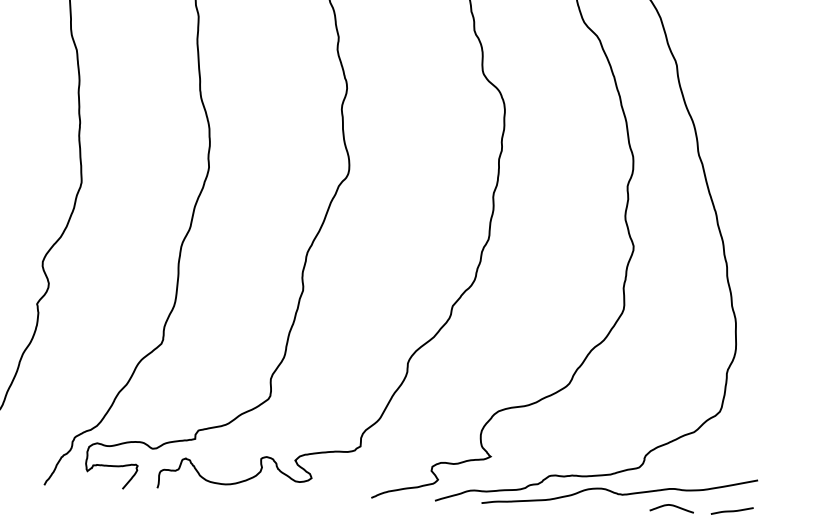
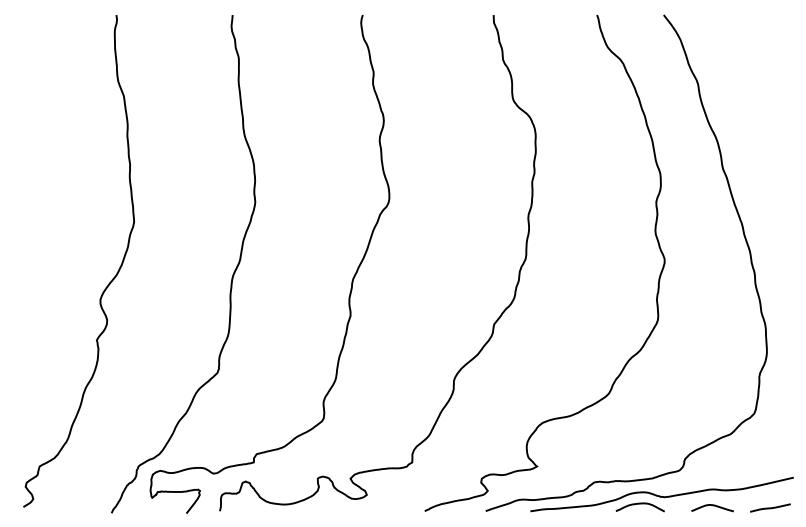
curve: (595, 501) -> (639, 504), added

